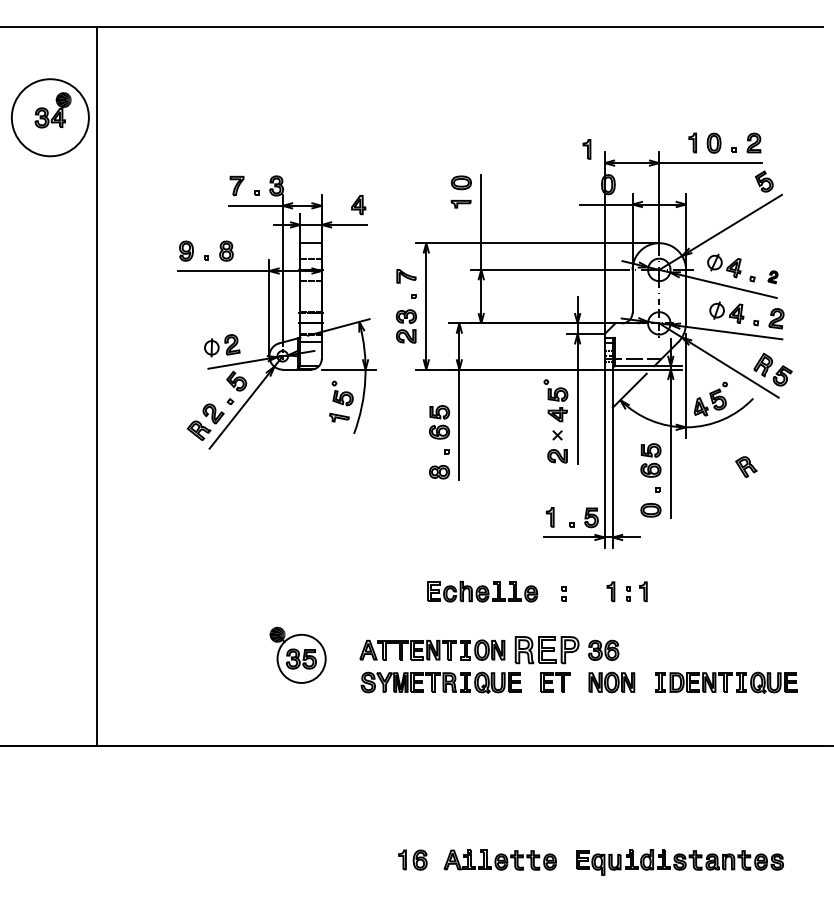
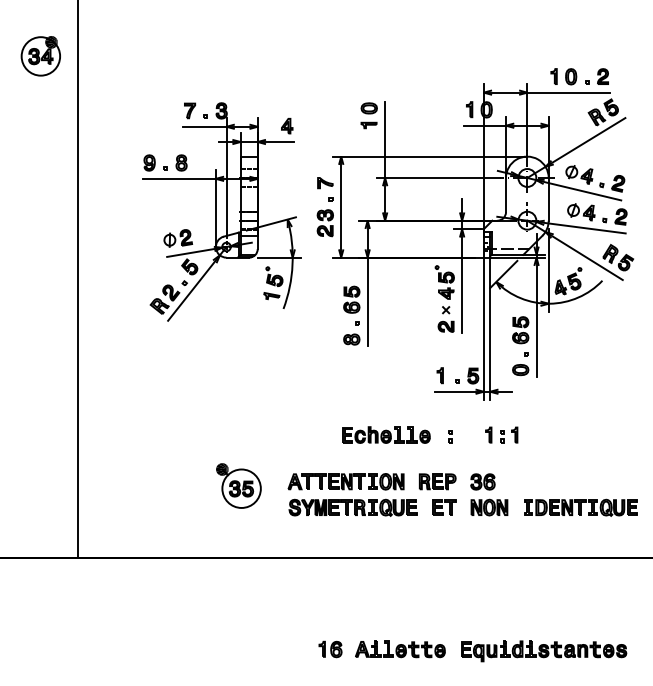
circle: (50, 117) -> (40, 56), size x0.62
part: (586, 149) -> (469, 109), moved
part: (772, 277) -> (617, 184), size x1.67
part: (746, 466) -> (597, 116), moved
part: (546, 650) -> (437, 482), size x0.71

